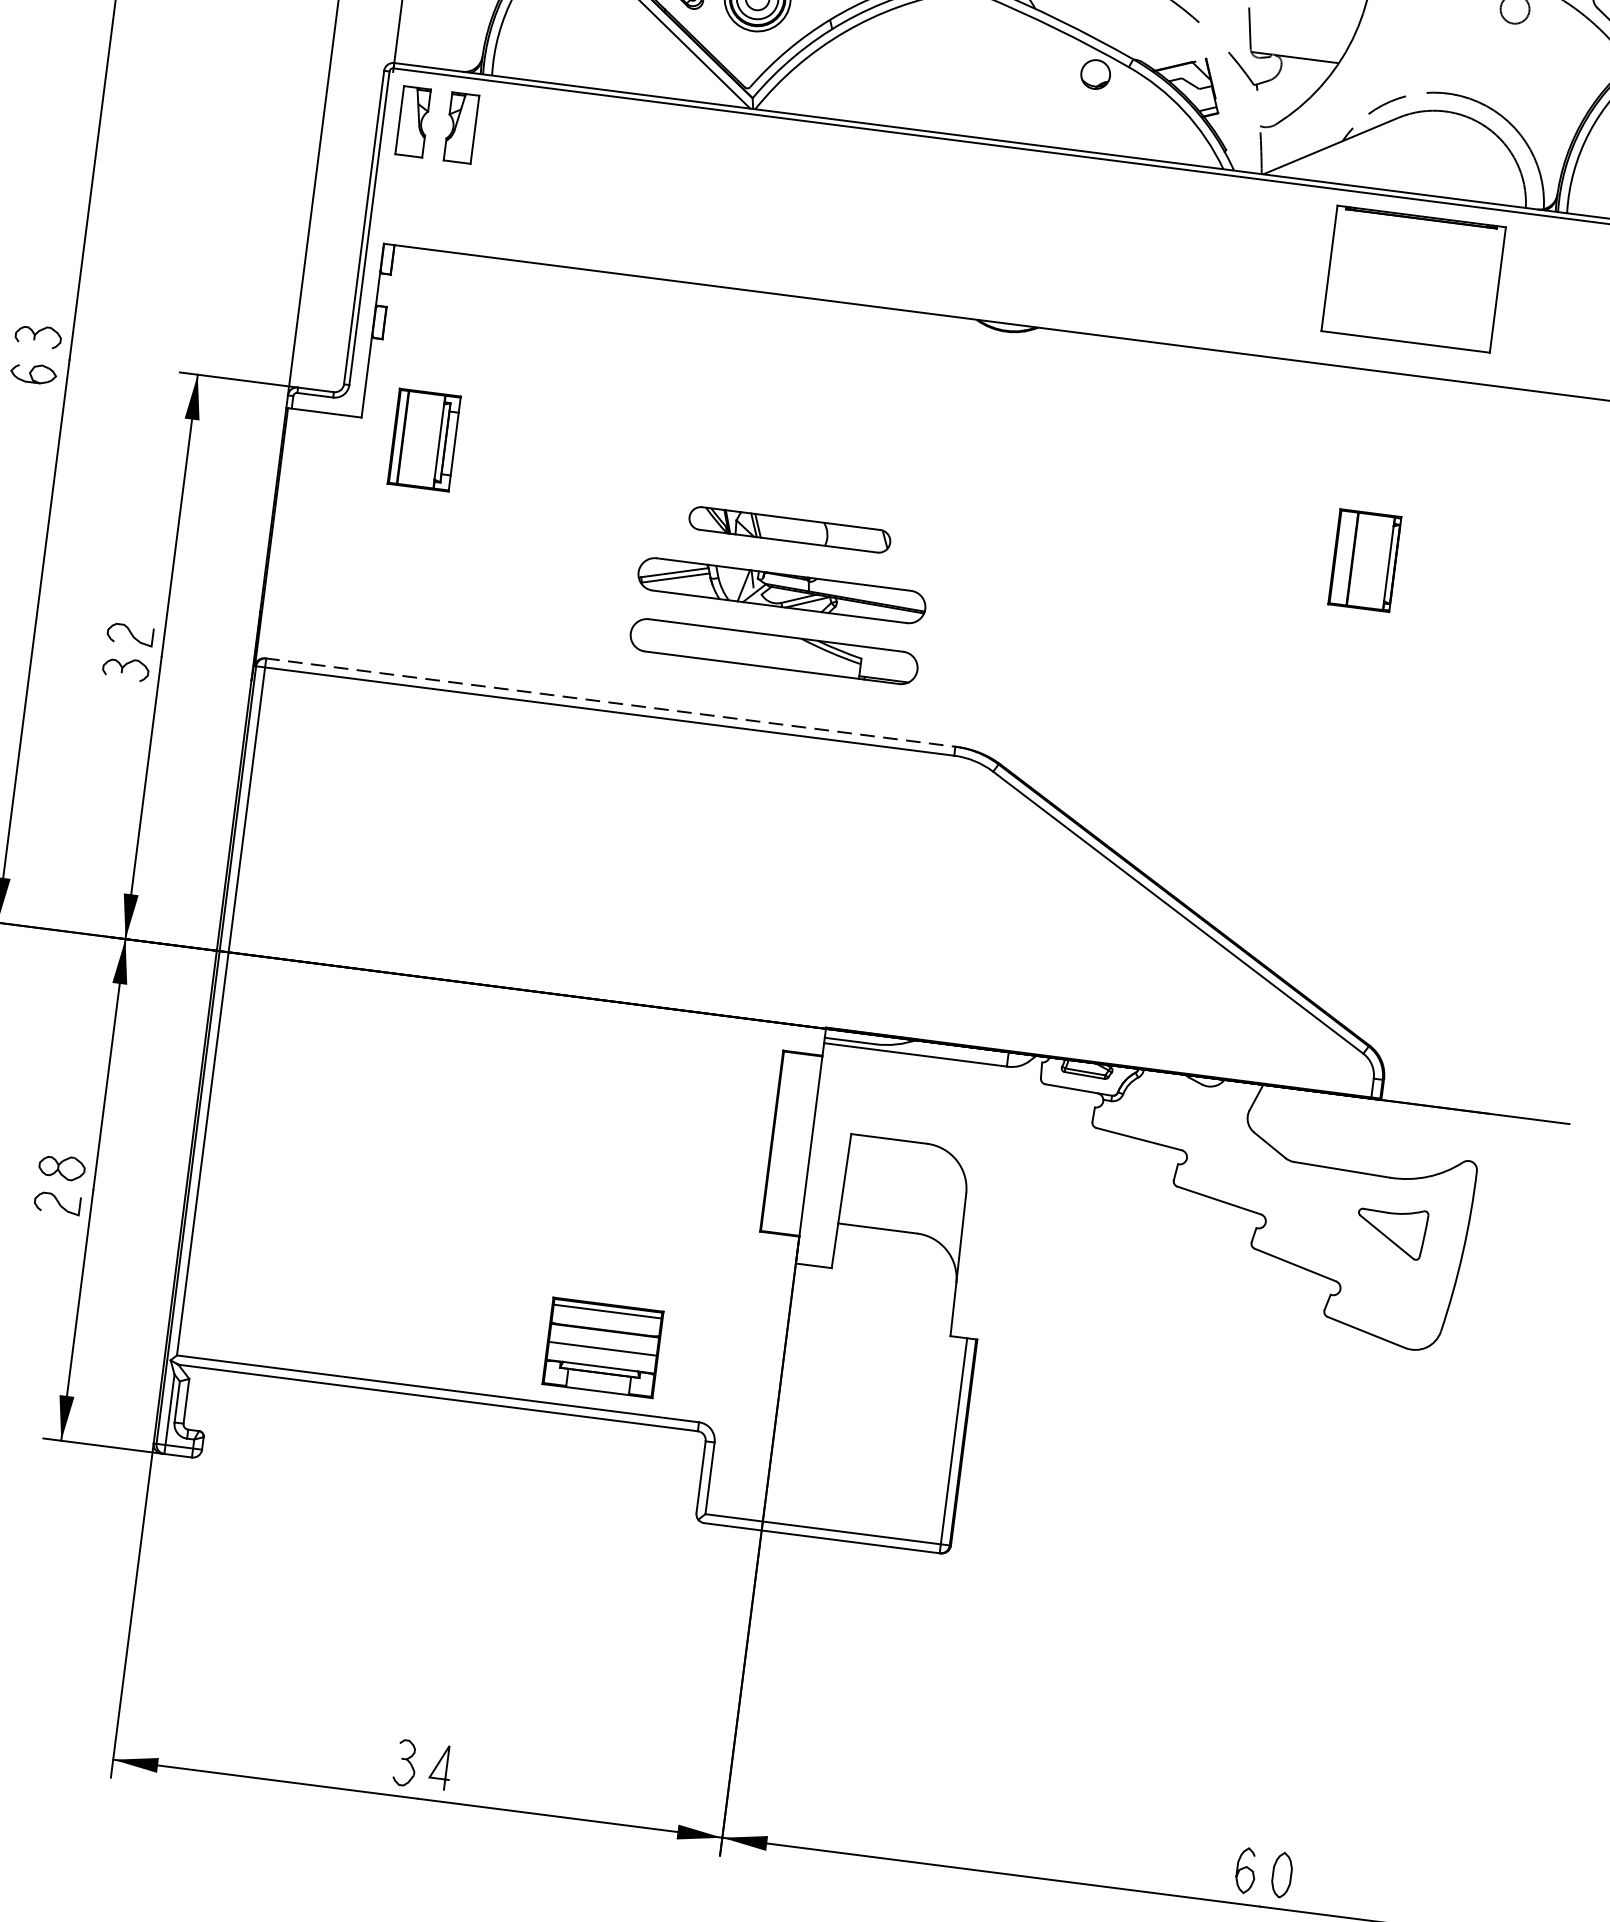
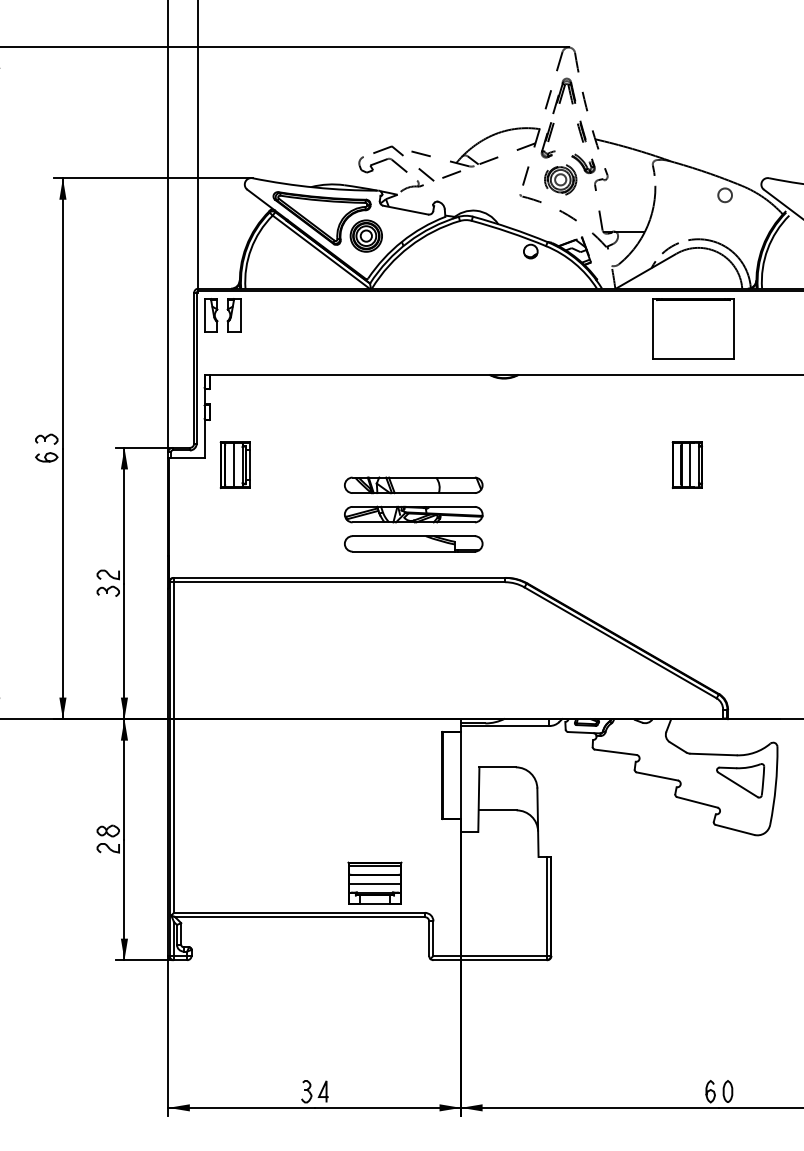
line: (422, 438) -> (234, 464), added
part: (789, 530) -> (413, 485), size x1.43
line: (1371, 560) -> (690, 464), added
line: (612, 701) -> (340, 577), dashed -> solid
part: (1391, 1231) -> (740, 780), size x1.43

